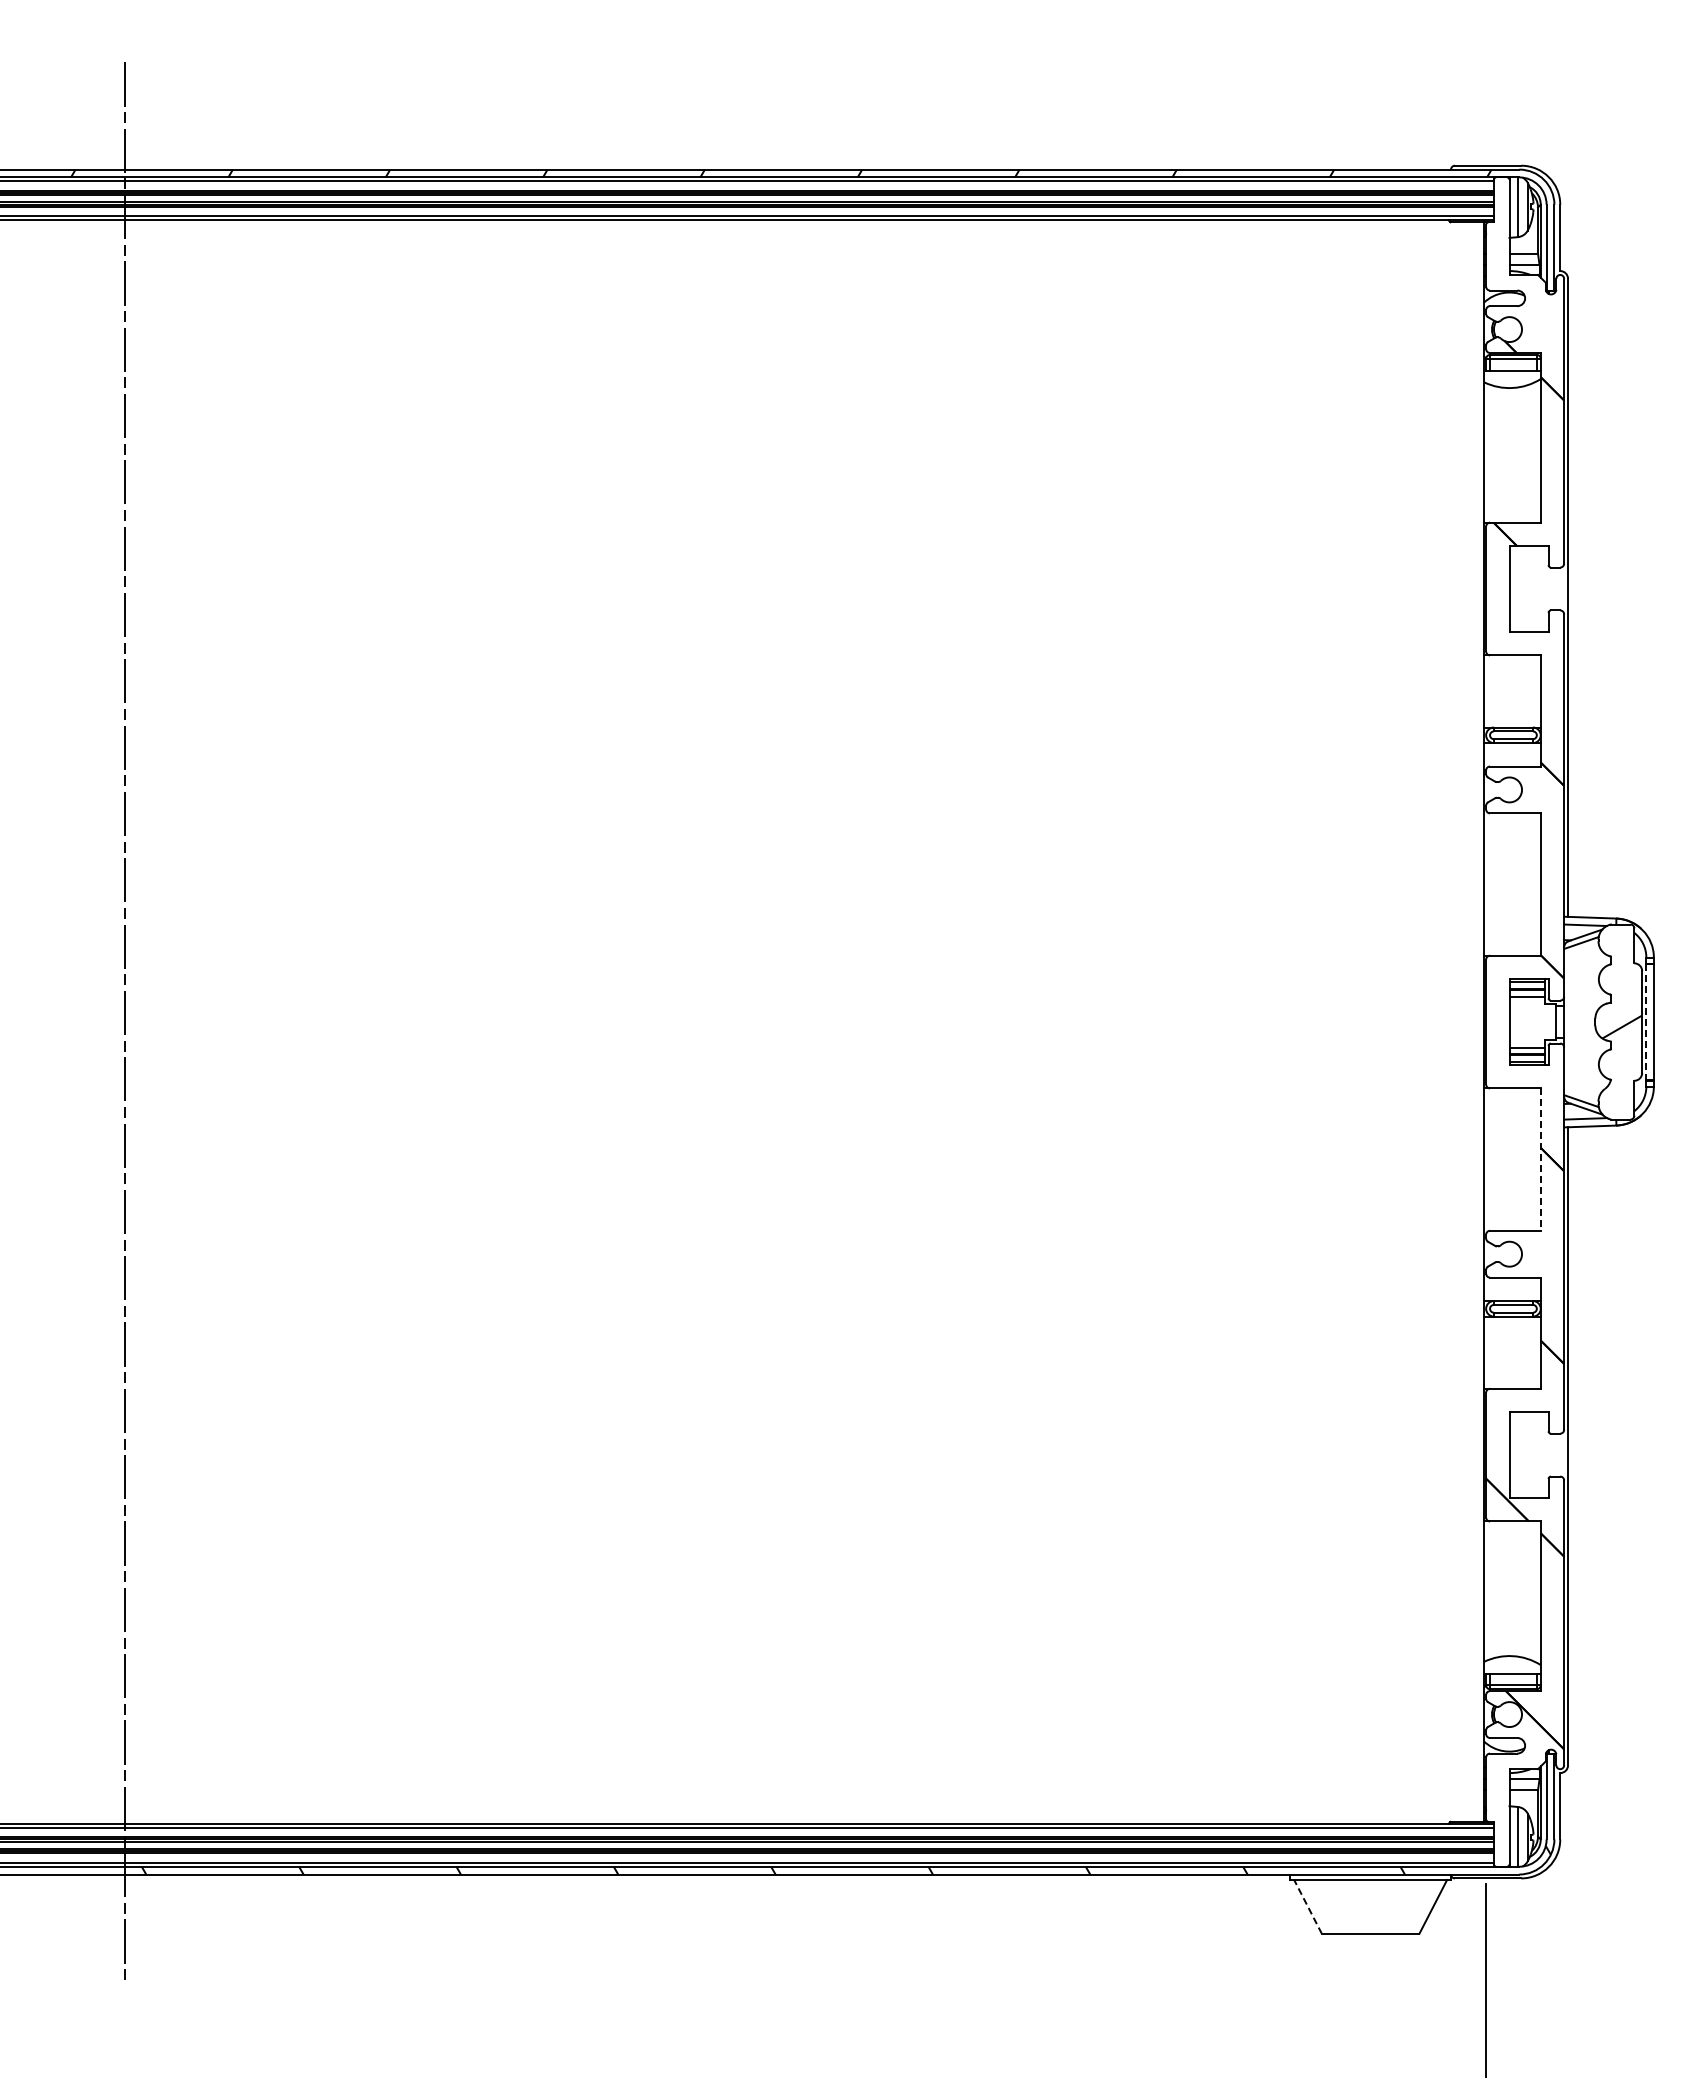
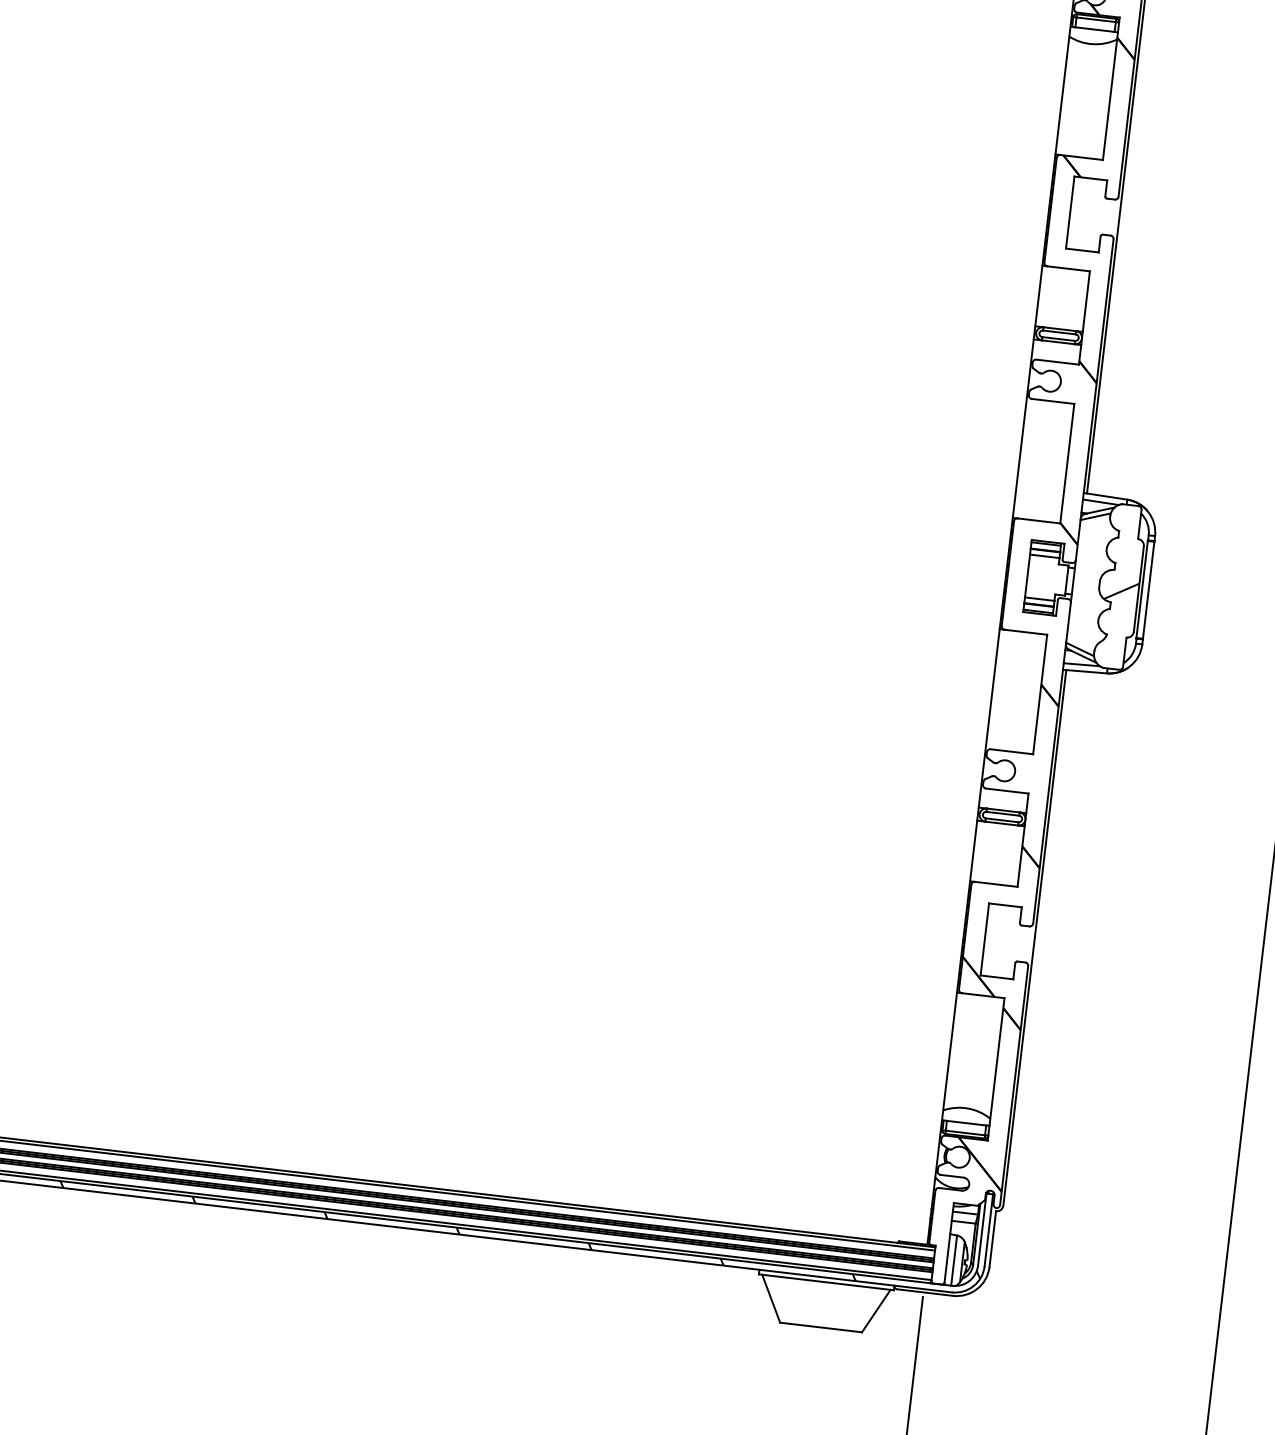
line: (1646, 1022) -> (1142, 589), dashed -> solid
line: (1540, 1160) -> (1039, 695), dashed -> solid
line: (1307, 1906) -> (770, 1298), dashed -> solid

